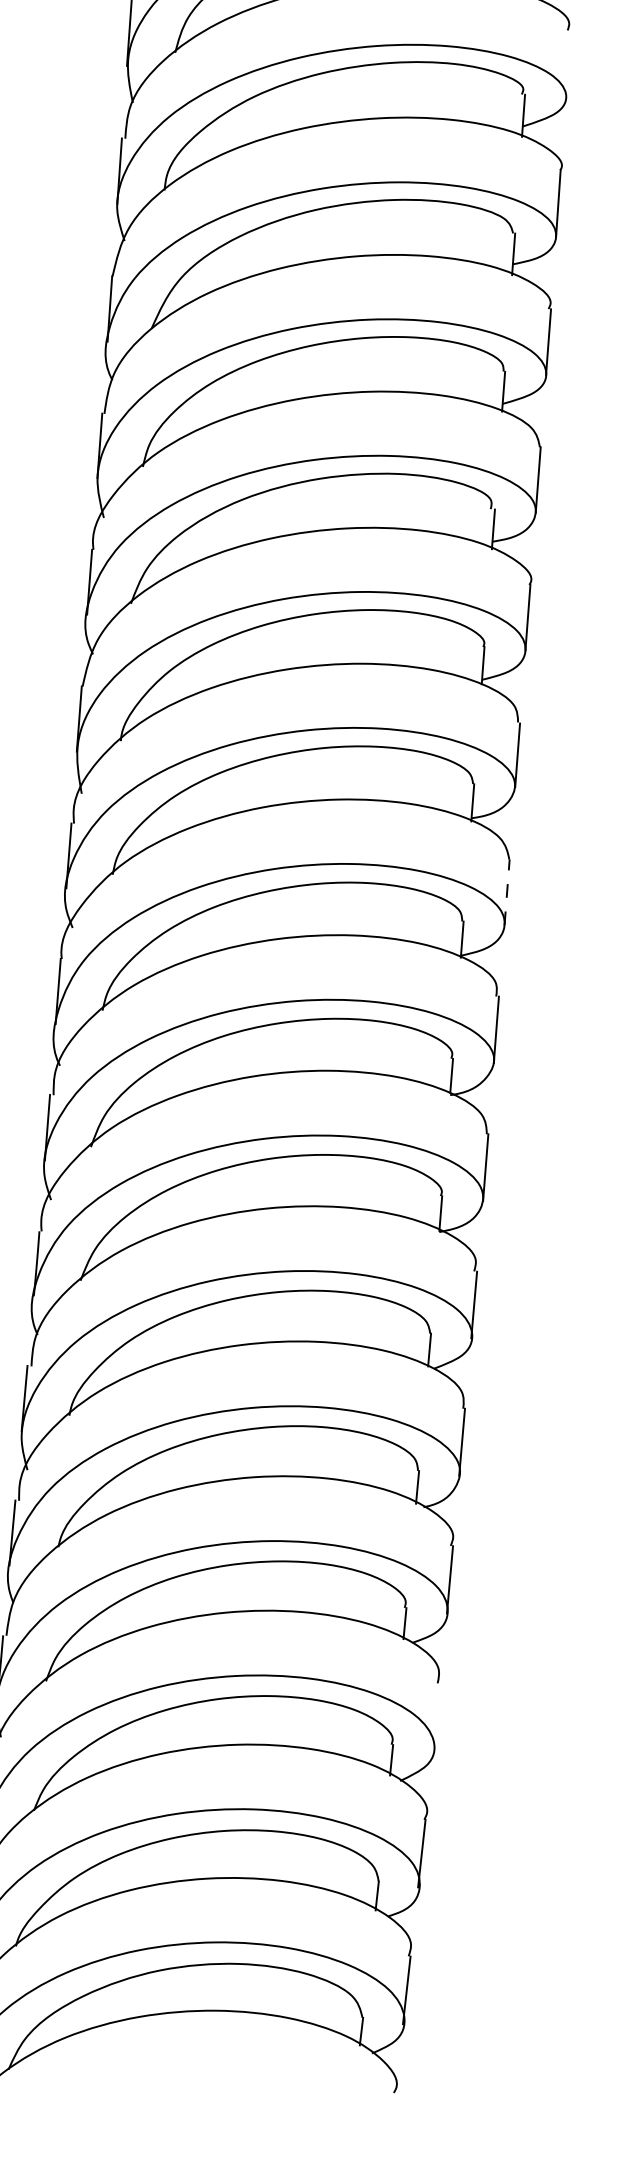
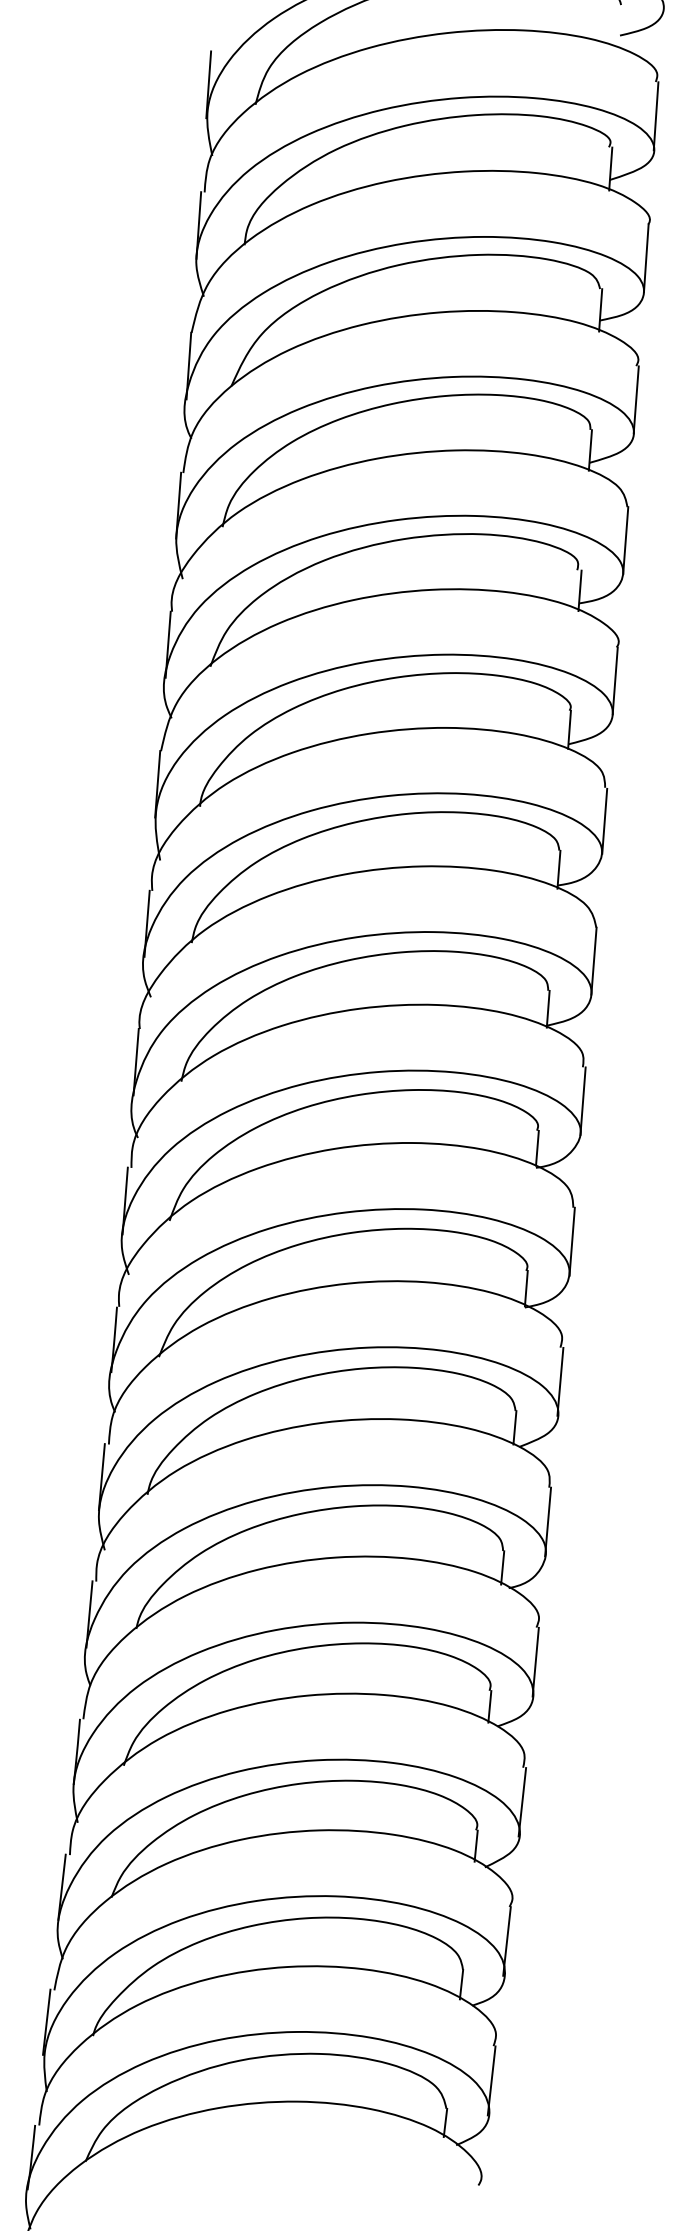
line: (567, 64) -> (655, 116), added
line: (506, 892) -> (593, 961), dashed -> solid
line: (437, 1717) -> (522, 1802), added

